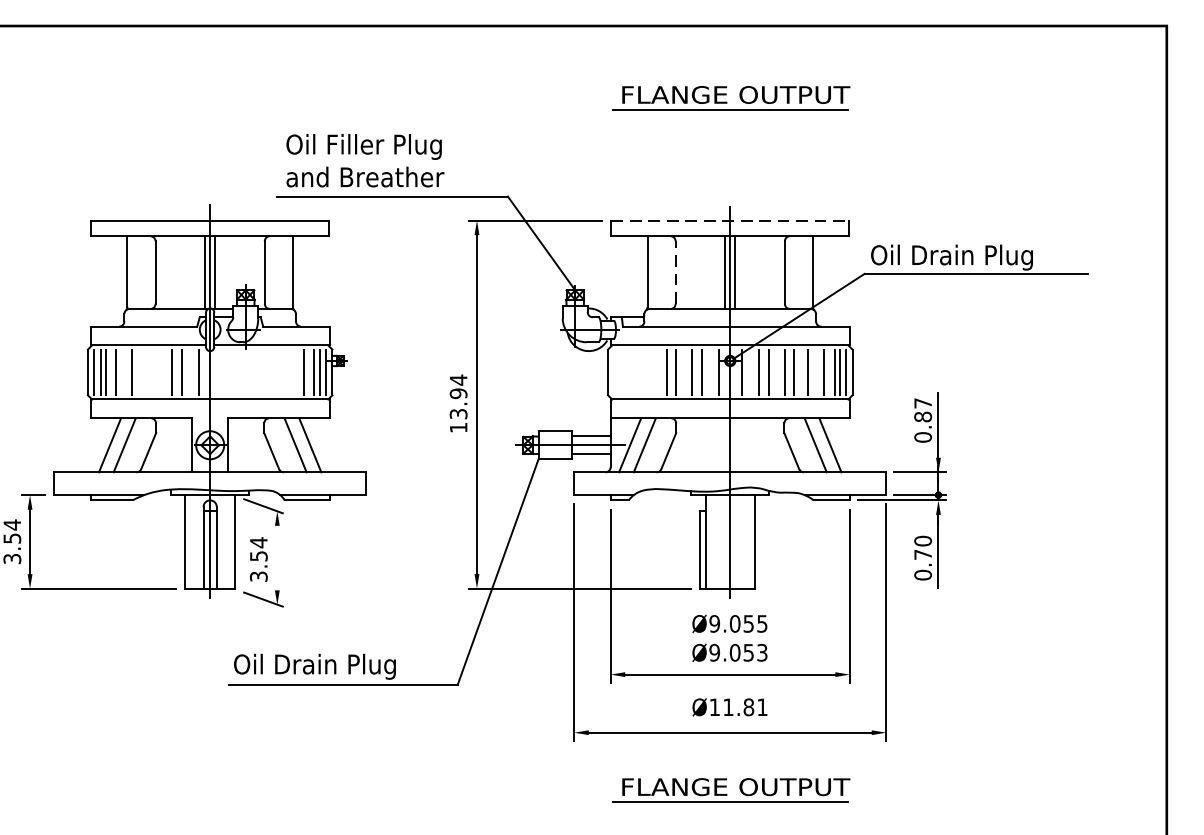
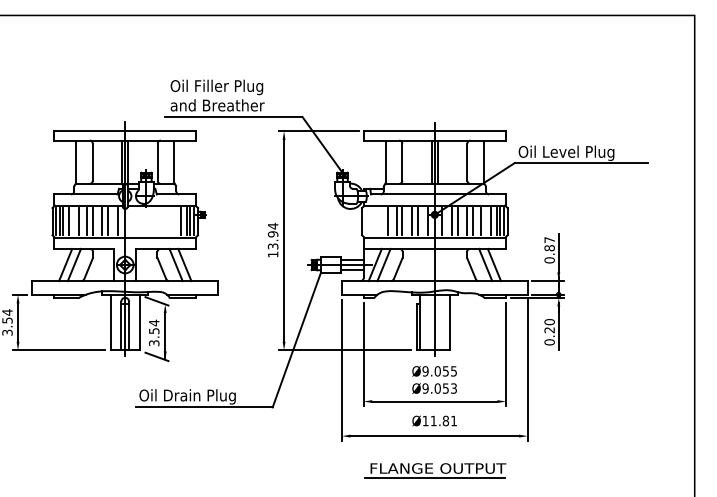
part: (731, 98) -> (435, 58), removed
line: (729, 220) -> (434, 131), dashed -> solid
text: (973, 256) -> (579, 152), Oil Drain Plug -> Oil Level Plug
line: (675, 273) -> (402, 162), dashed -> solid
line: (146, 372) -> (87, 221), added
line: (155, 372) -> (92, 221), added
line: (652, 372) -> (388, 221), added
text: (922, 555) -> (549, 330), 0.70 -> 0.20
line: (277, 563) -> (165, 335), added

